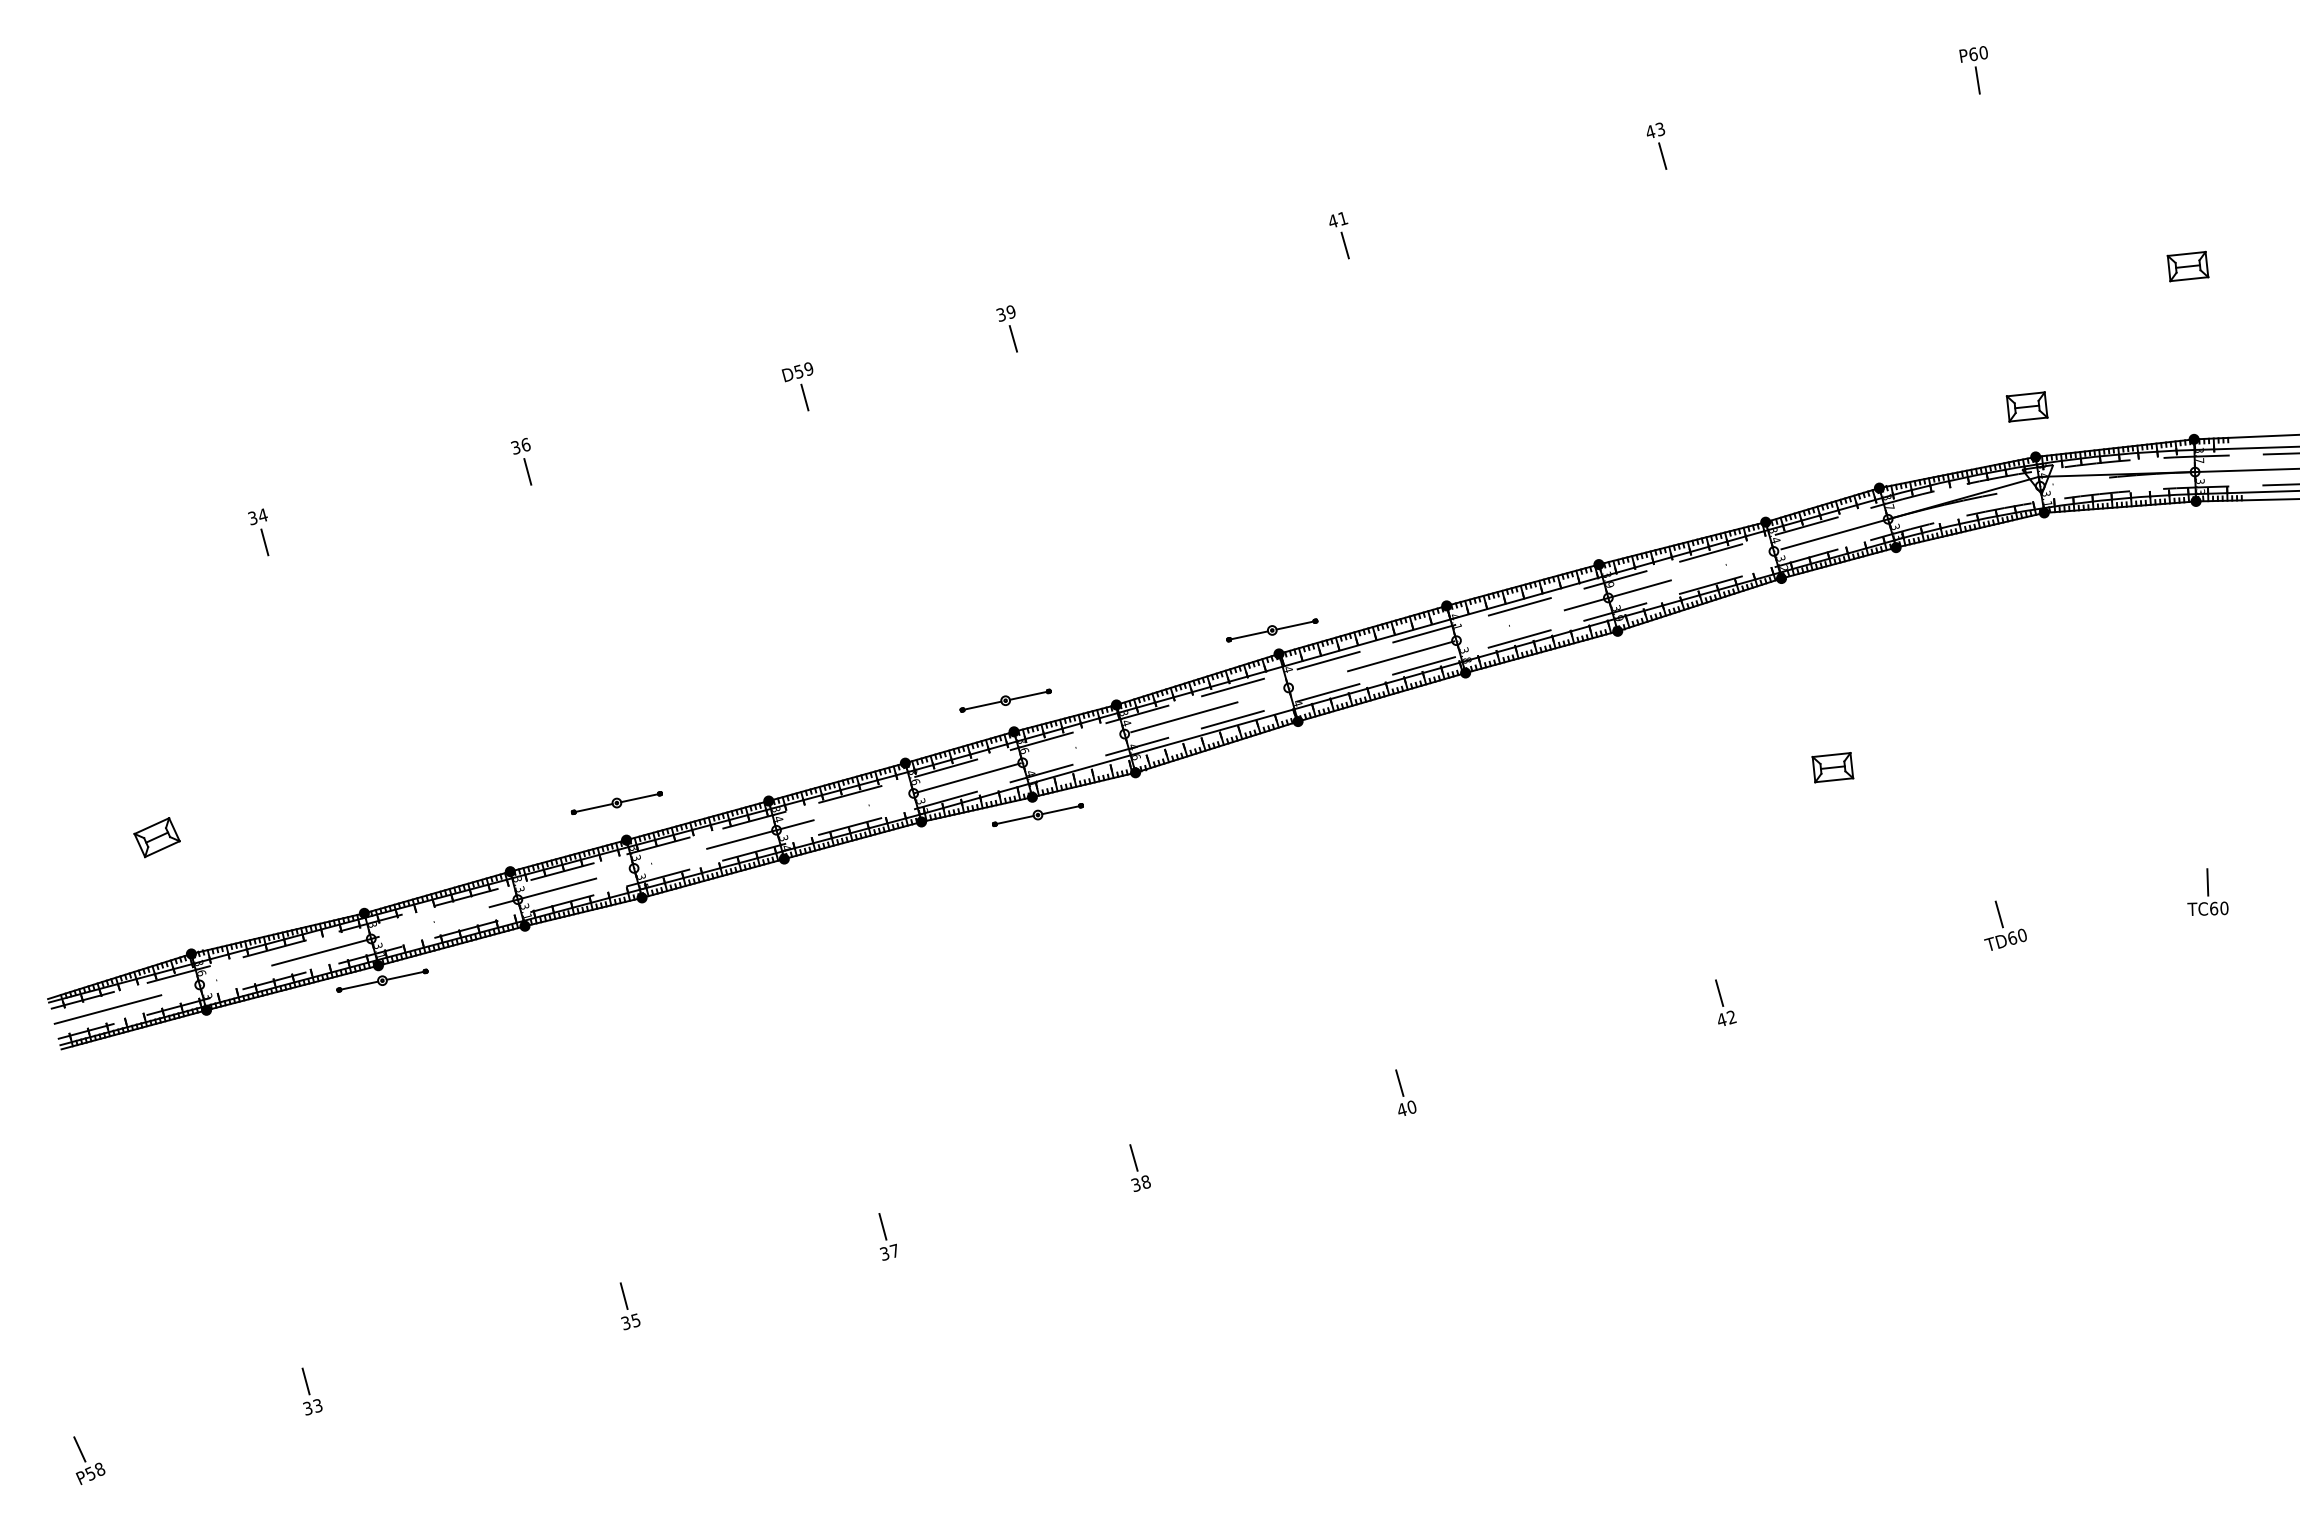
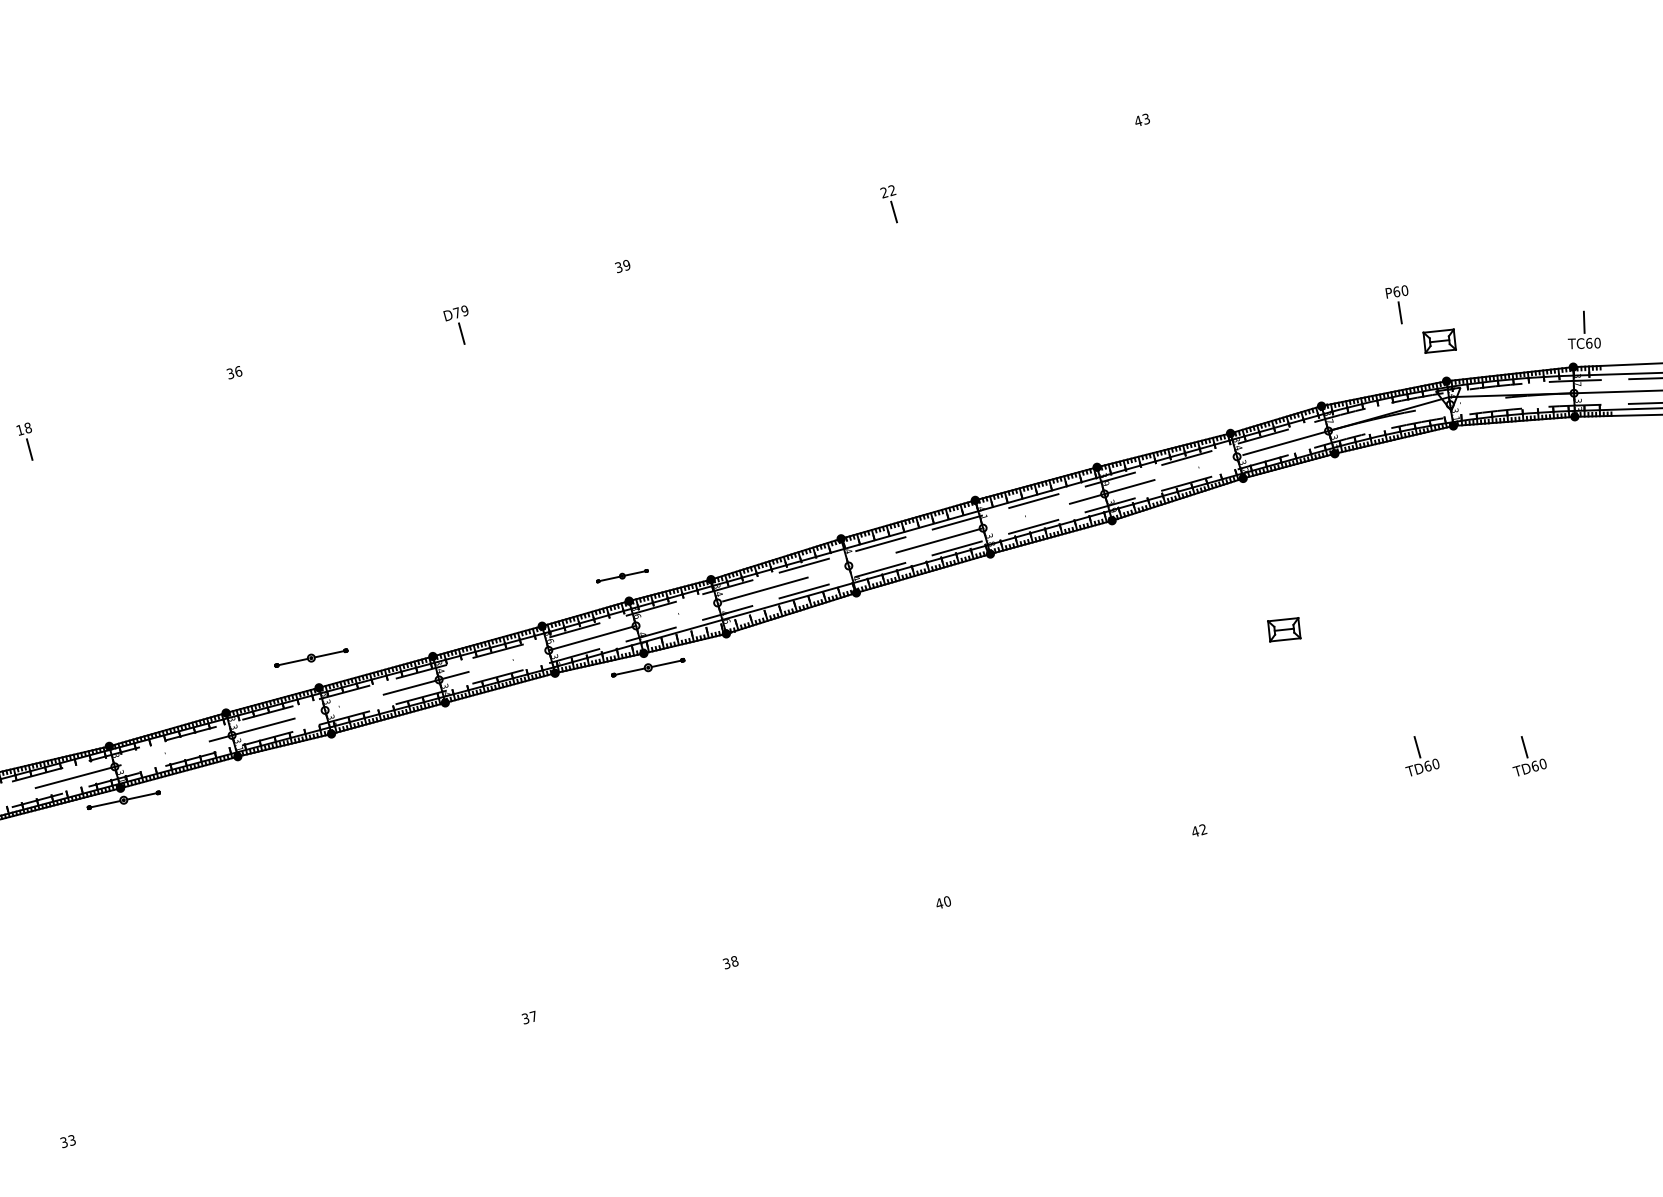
part: (1973, 70) -> (1396, 304), moved
line: (1662, 155) -> (1147, 140), removed
text: (1337, 220) -> (887, 192), 41 -> 22
part: (2187, 266) -> (1568, 228), removed
line: (1013, 338) -> (628, 286), removed
text: (798, 371) -> (456, 312), D59 -> D79
line: (527, 471) -> (239, 392), removed
text: (257, 516) -> (23, 428), 34 -> 18
part: (1272, 630) -> (835, 520), removed
part: (1005, 700) -> (622, 576), size x0.7
part: (2207, 891) -> (1584, 329), moved
part: (2139, 925) -> (1529, 756), added
line: (1719, 992) -> (1193, 809), removed
line: (1399, 1082) -> (937, 881), removed
line: (1133, 1157) -> (724, 941), removed
line: (882, 1226) -> (523, 996), removed
part: (629, 1306) -> (321, 1060), removed
line: (305, 1381) -> (62, 1120), removed

